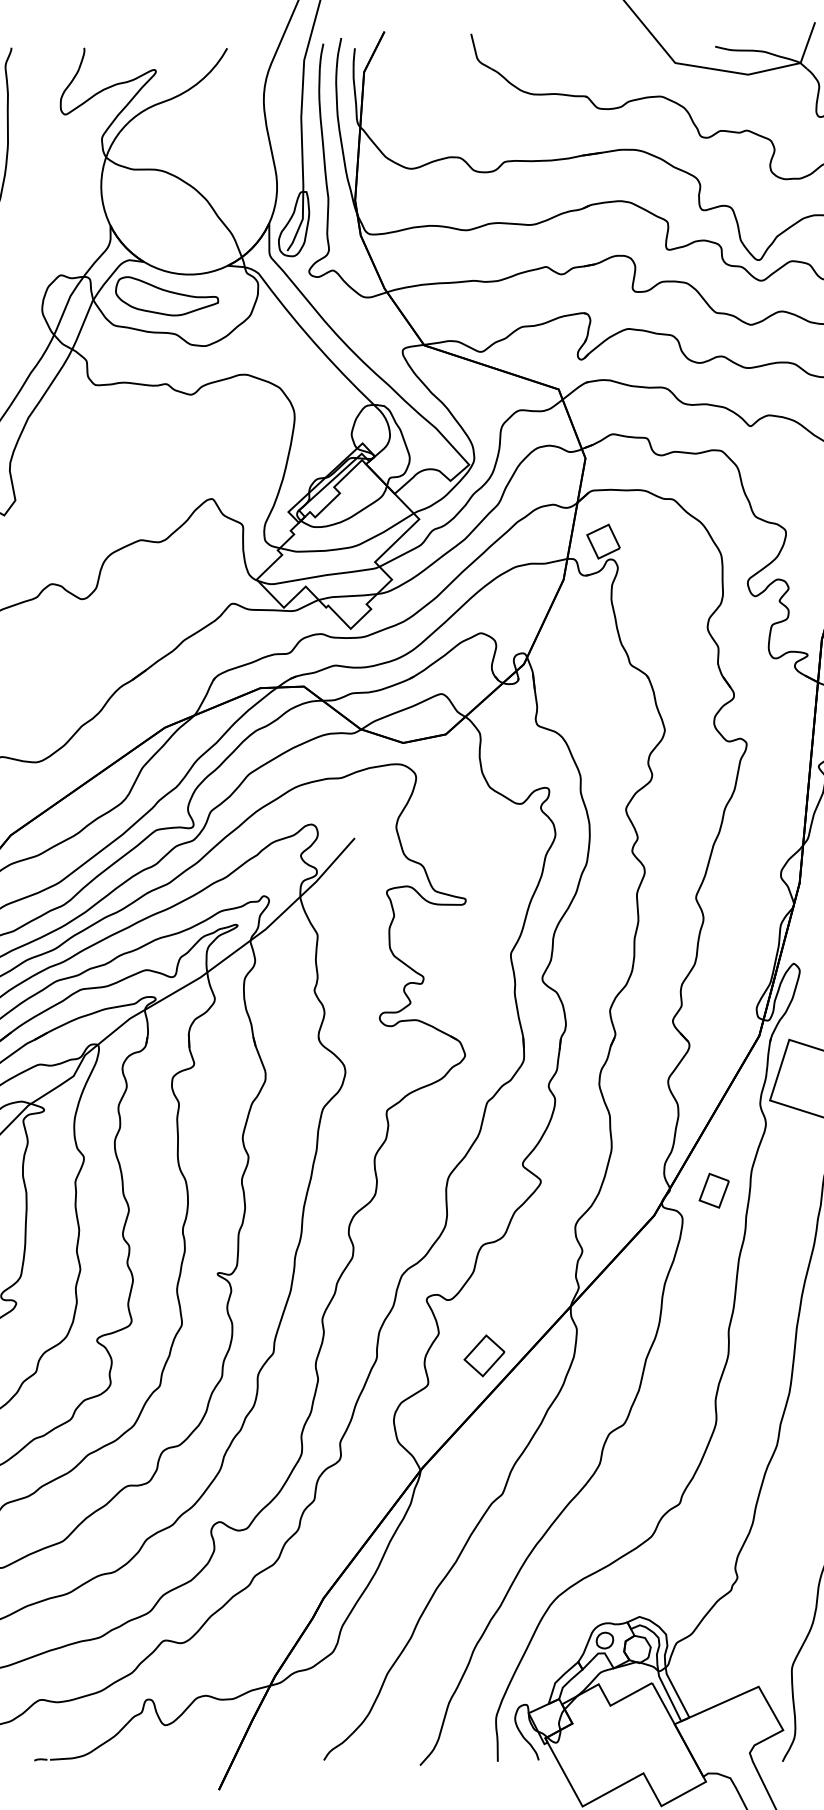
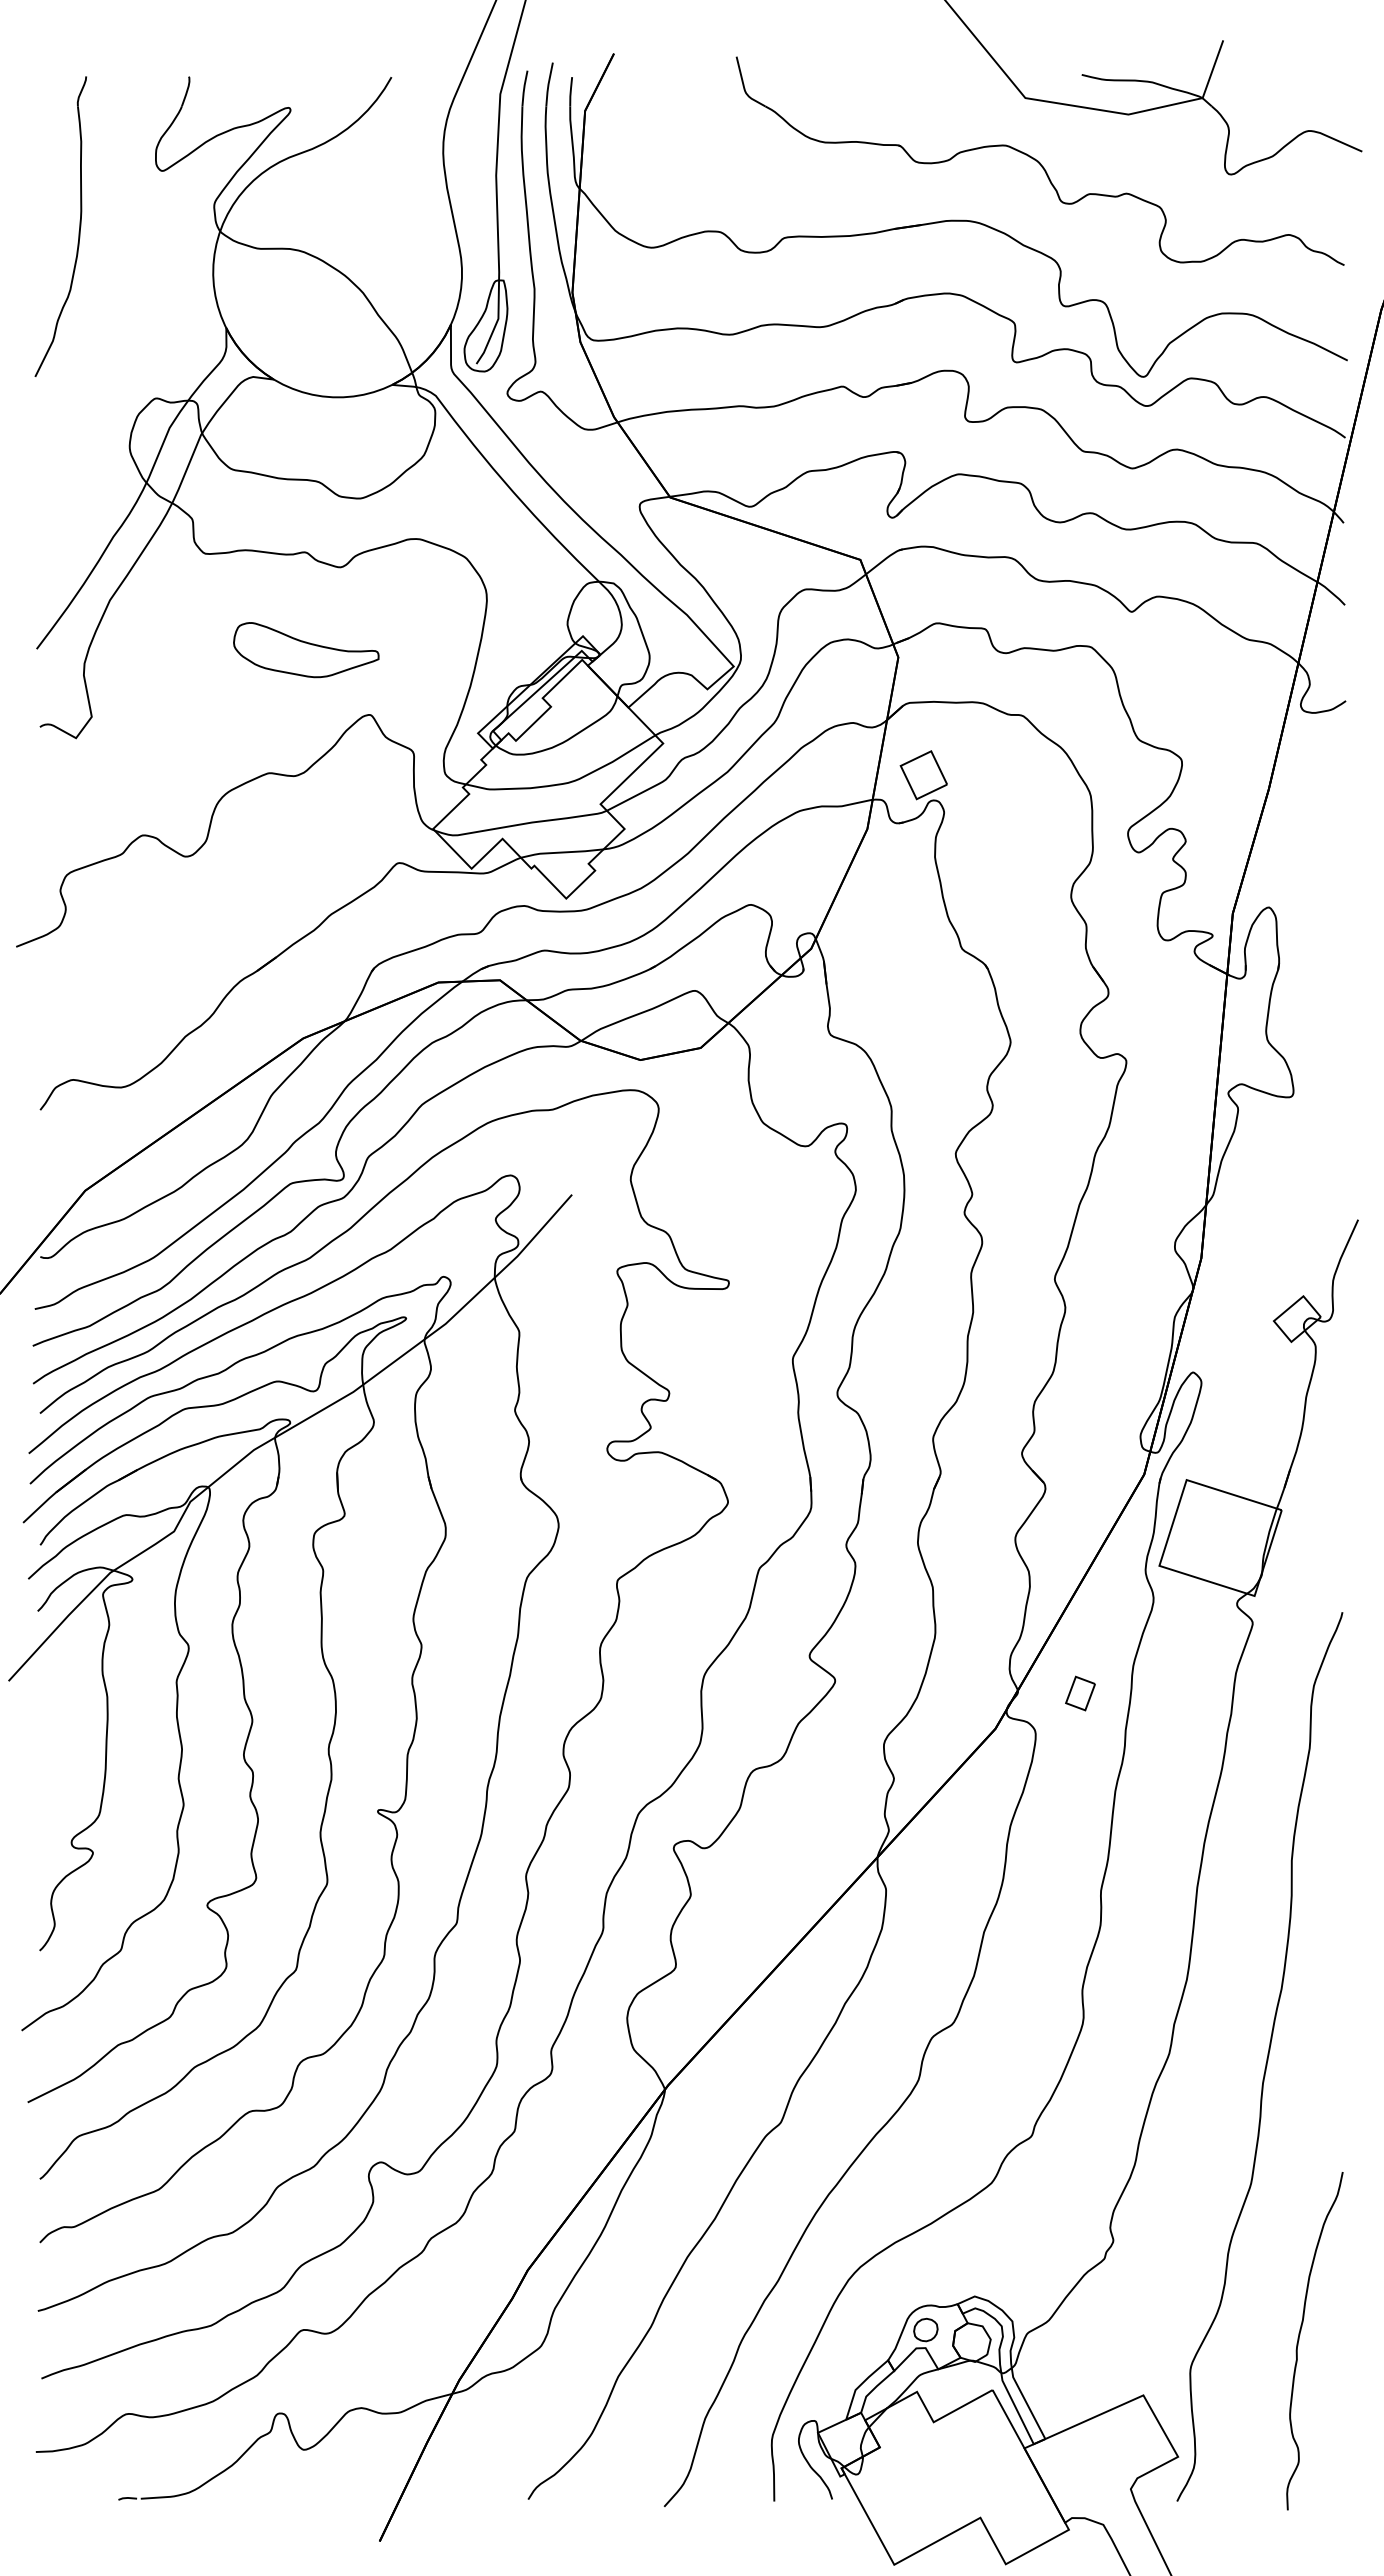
part: (167, 296) -> (306, 650), moved
part: (714, 1190) -> (1080, 1693), size x0.7
part: (484, 1356) -> (755, 1927), removed

